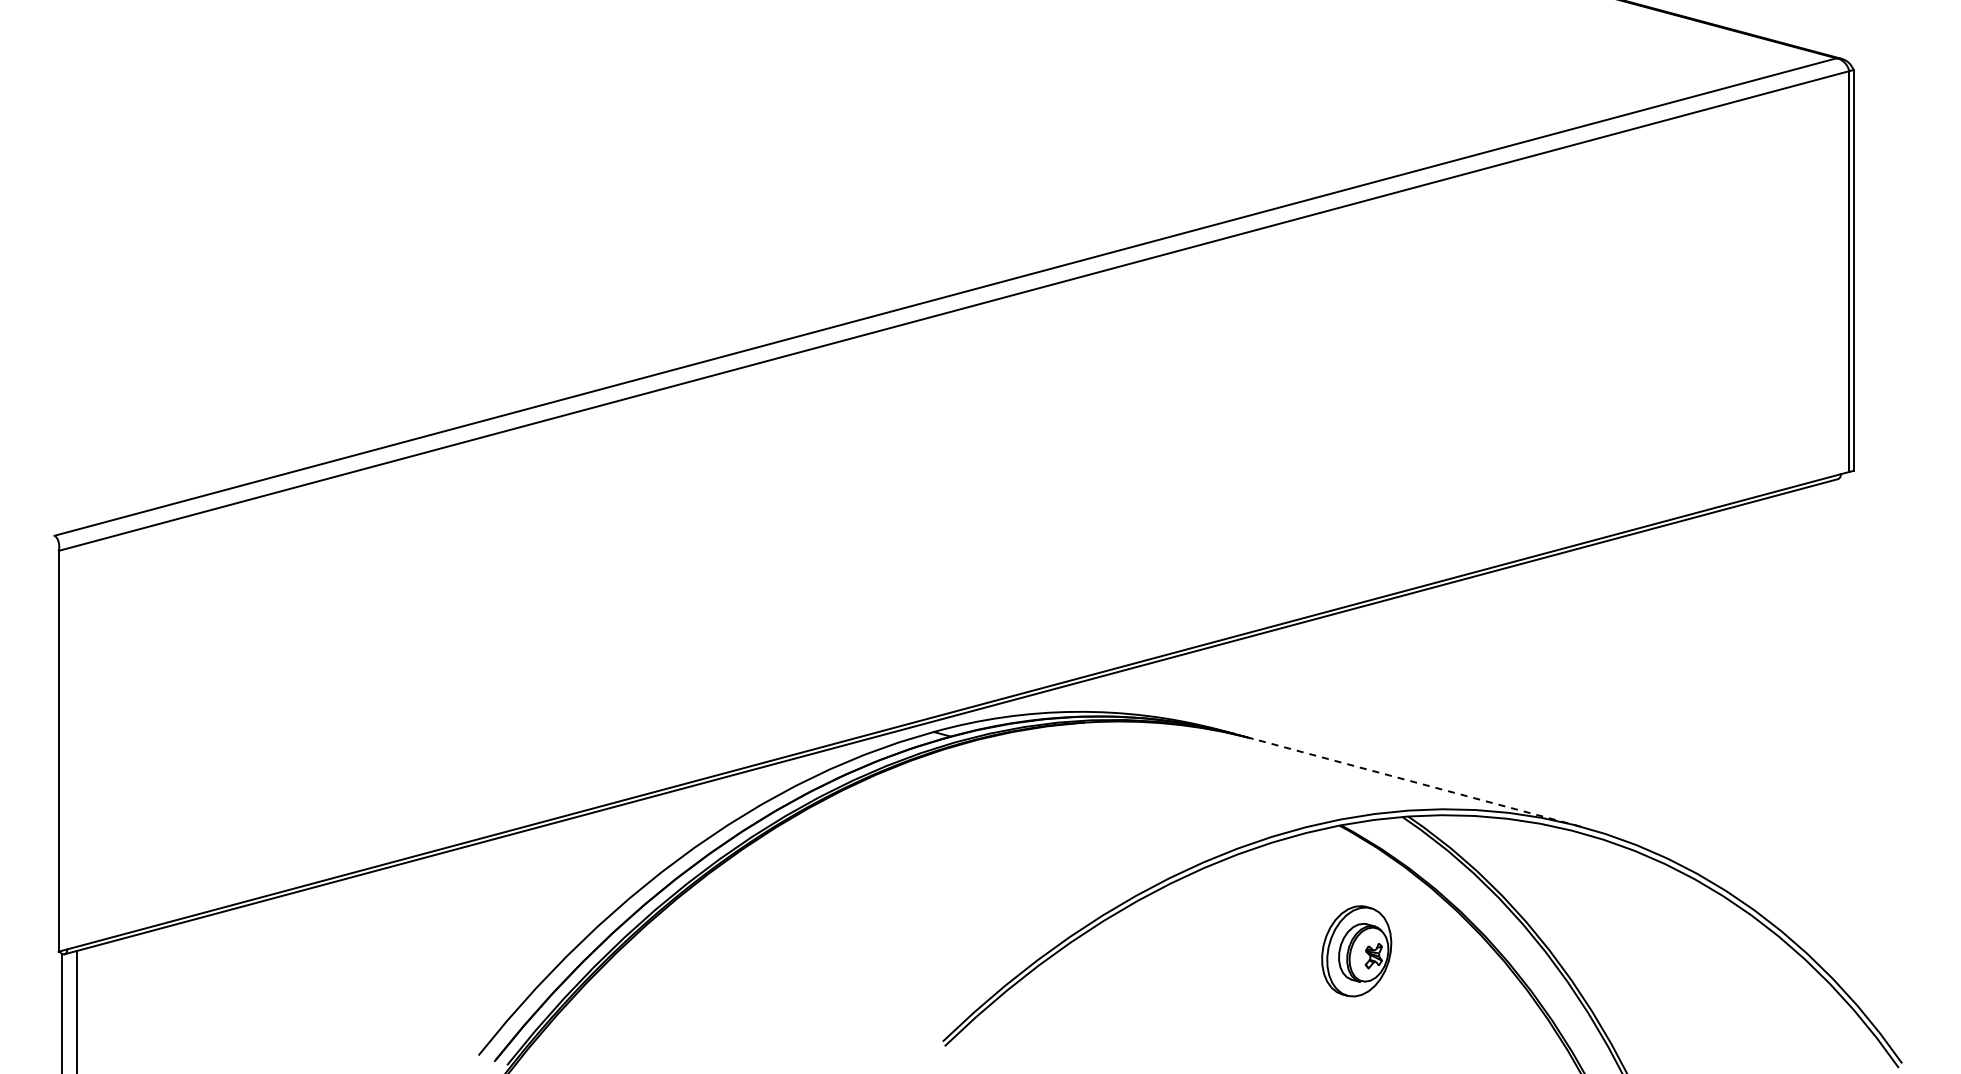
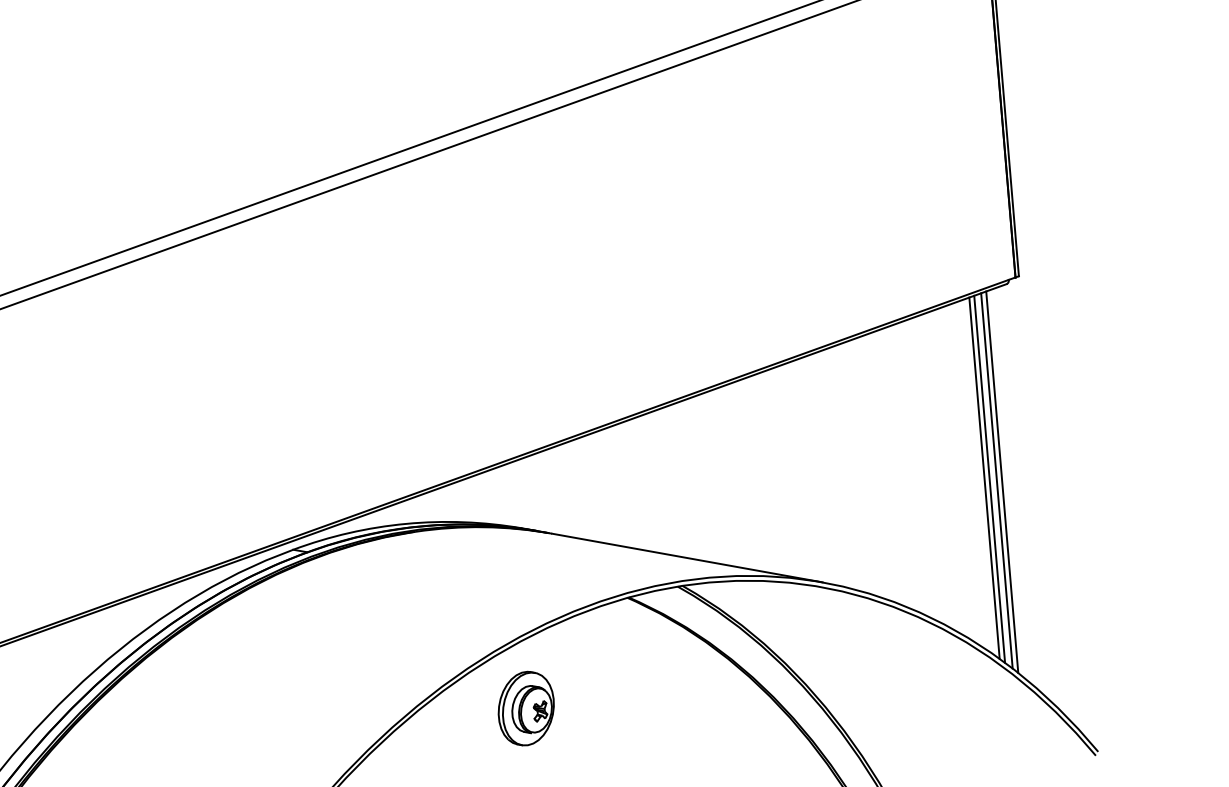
line: (1790, 714) -> (984, 477), added
line: (1796, 717) -> (989, 479), added
line: (1805, 719) -> (996, 480), added
line: (1811, 722) -> (1001, 482), added
line: (1416, 782) -> (686, 557), dashed -> solid
part: (1356, 951) -> (526, 708), moved

